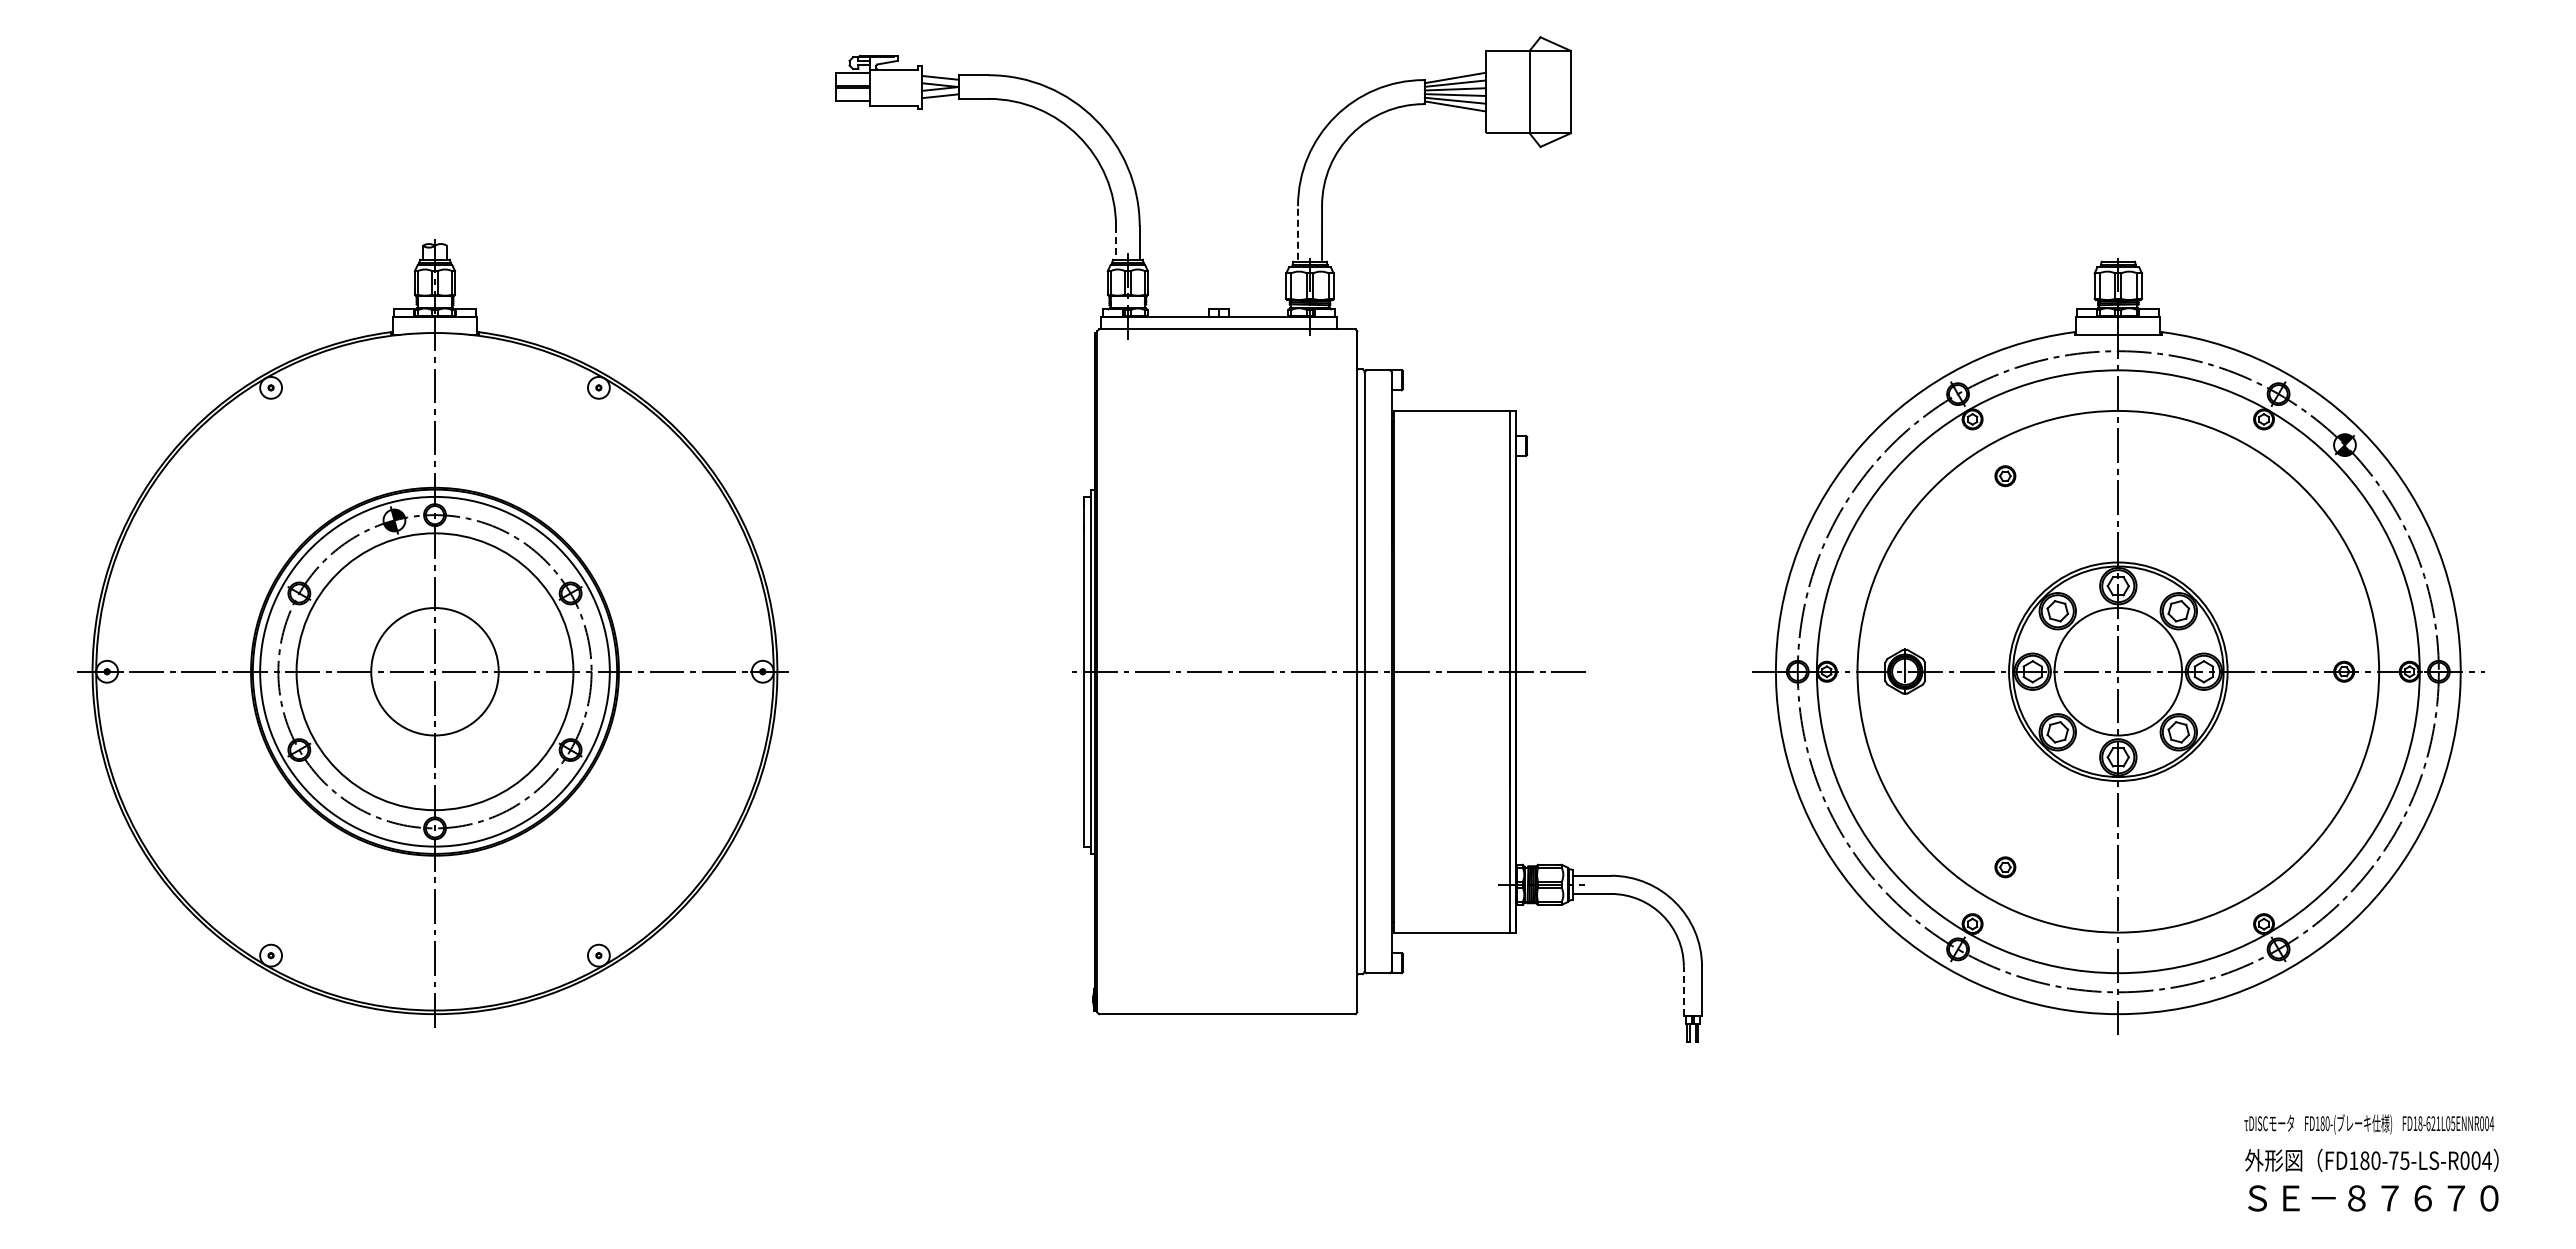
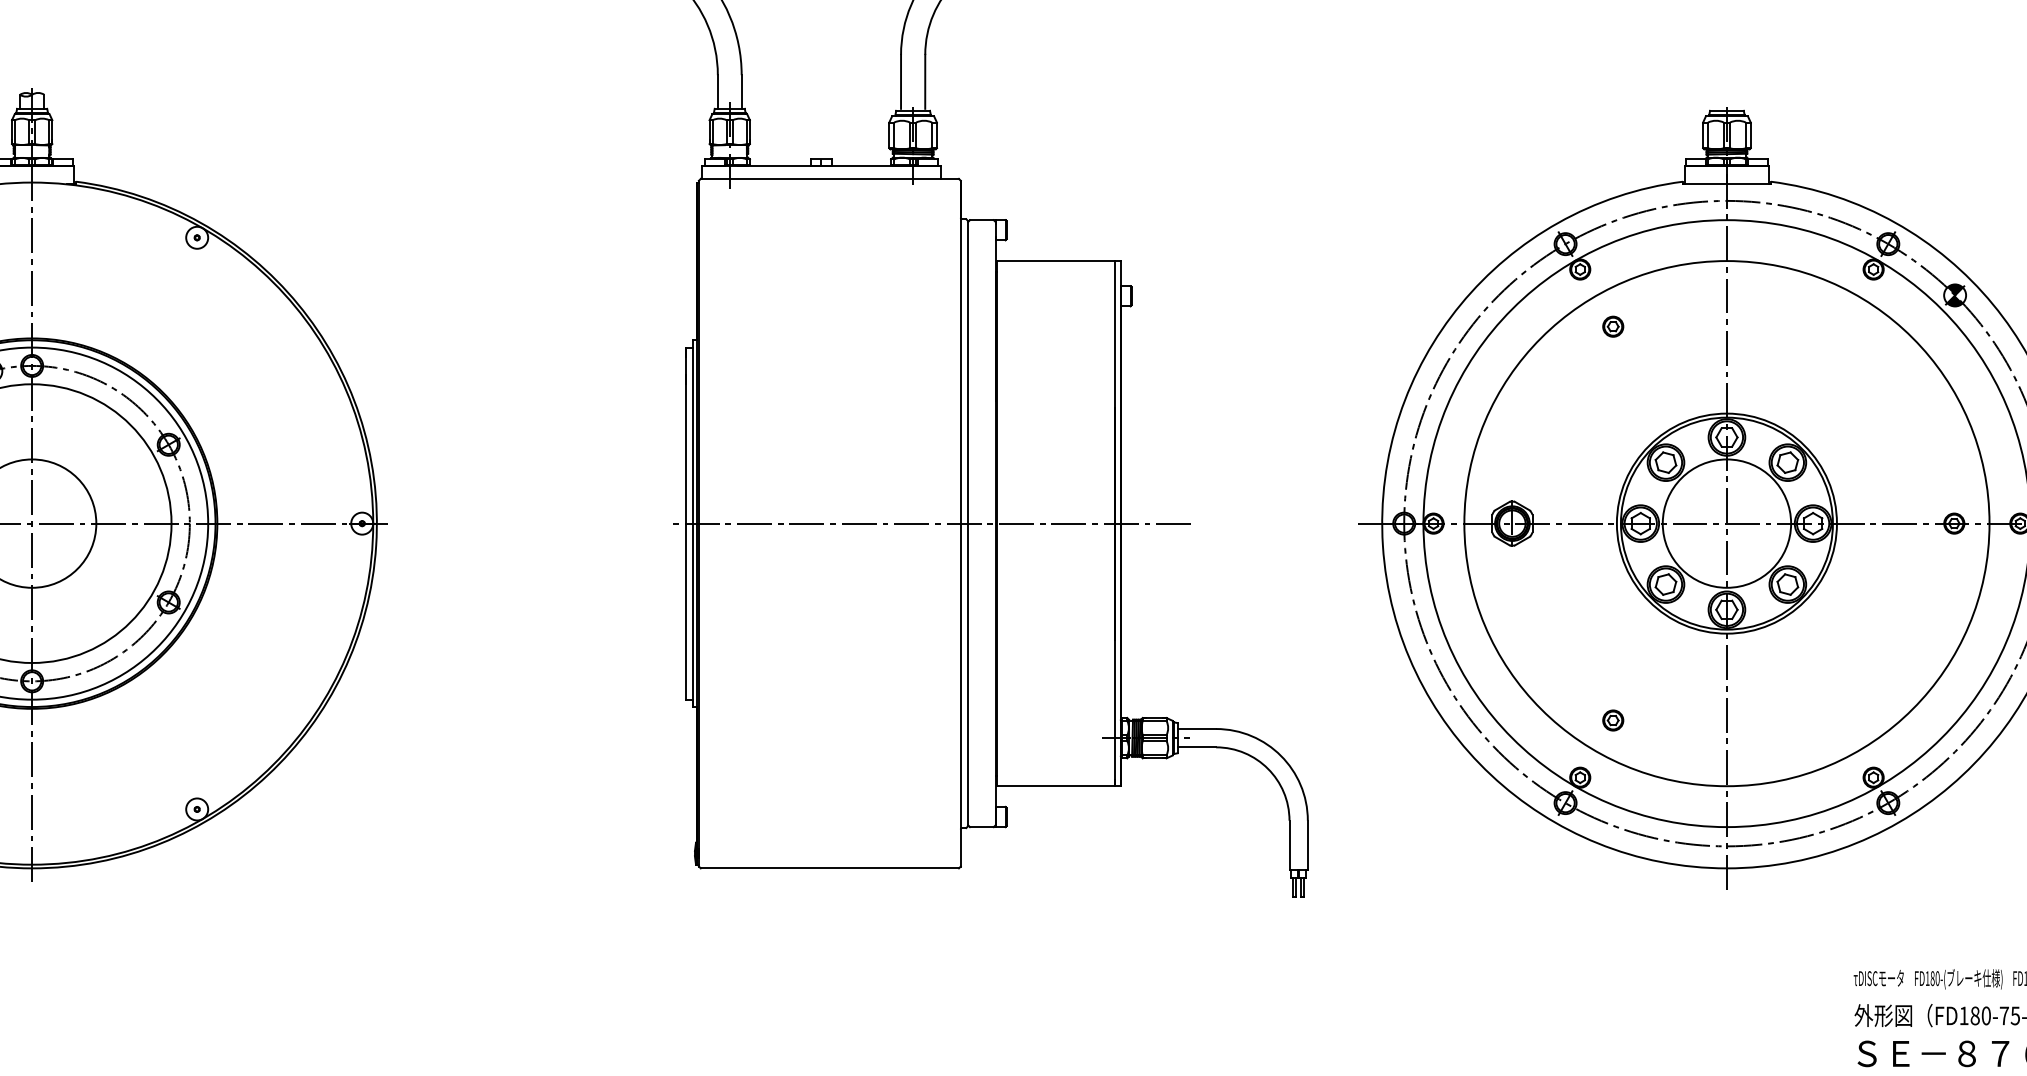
line: (1298, 232) -> (901, 81), dashed -> solid
line: (1116, 243) -> (718, 92), dashed -> solid
line: (1683, 991) -> (1289, 845), dashed -> solid

